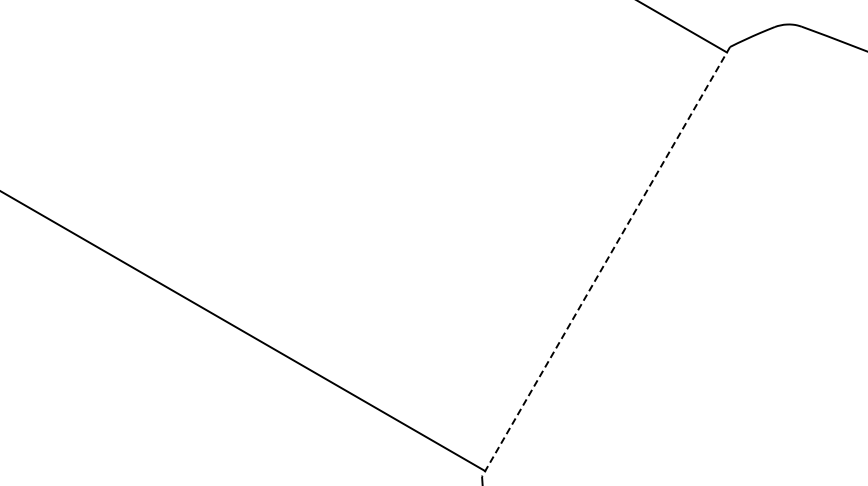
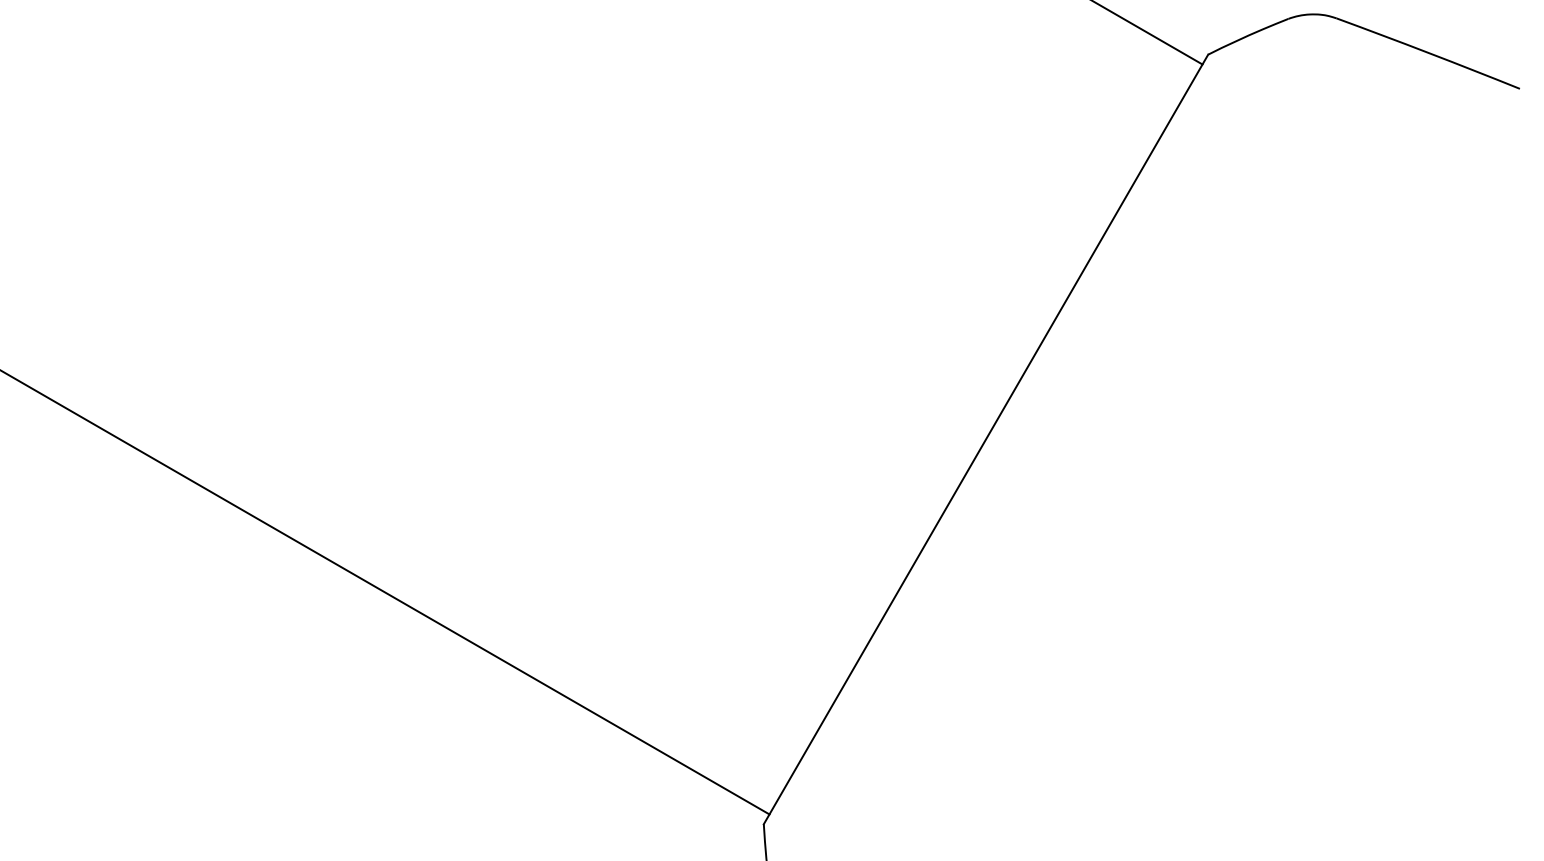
line: (605, 262) -> (984, 440), dashed -> solid

